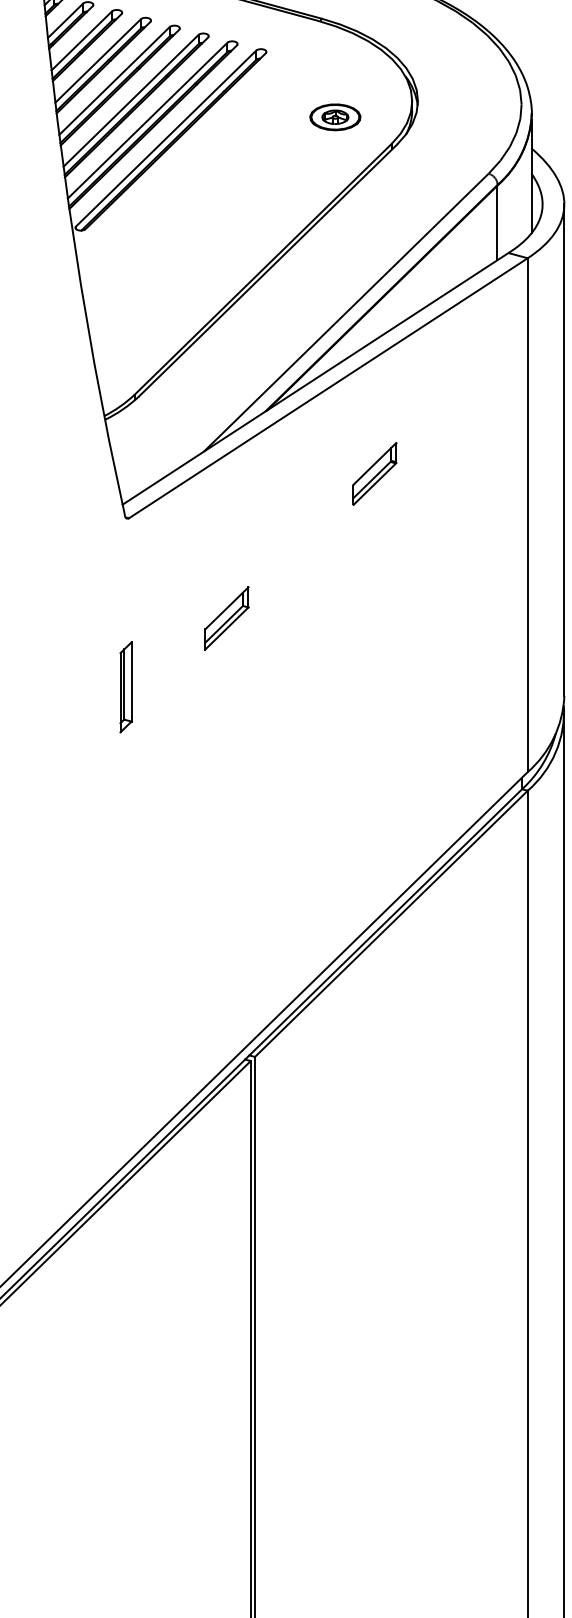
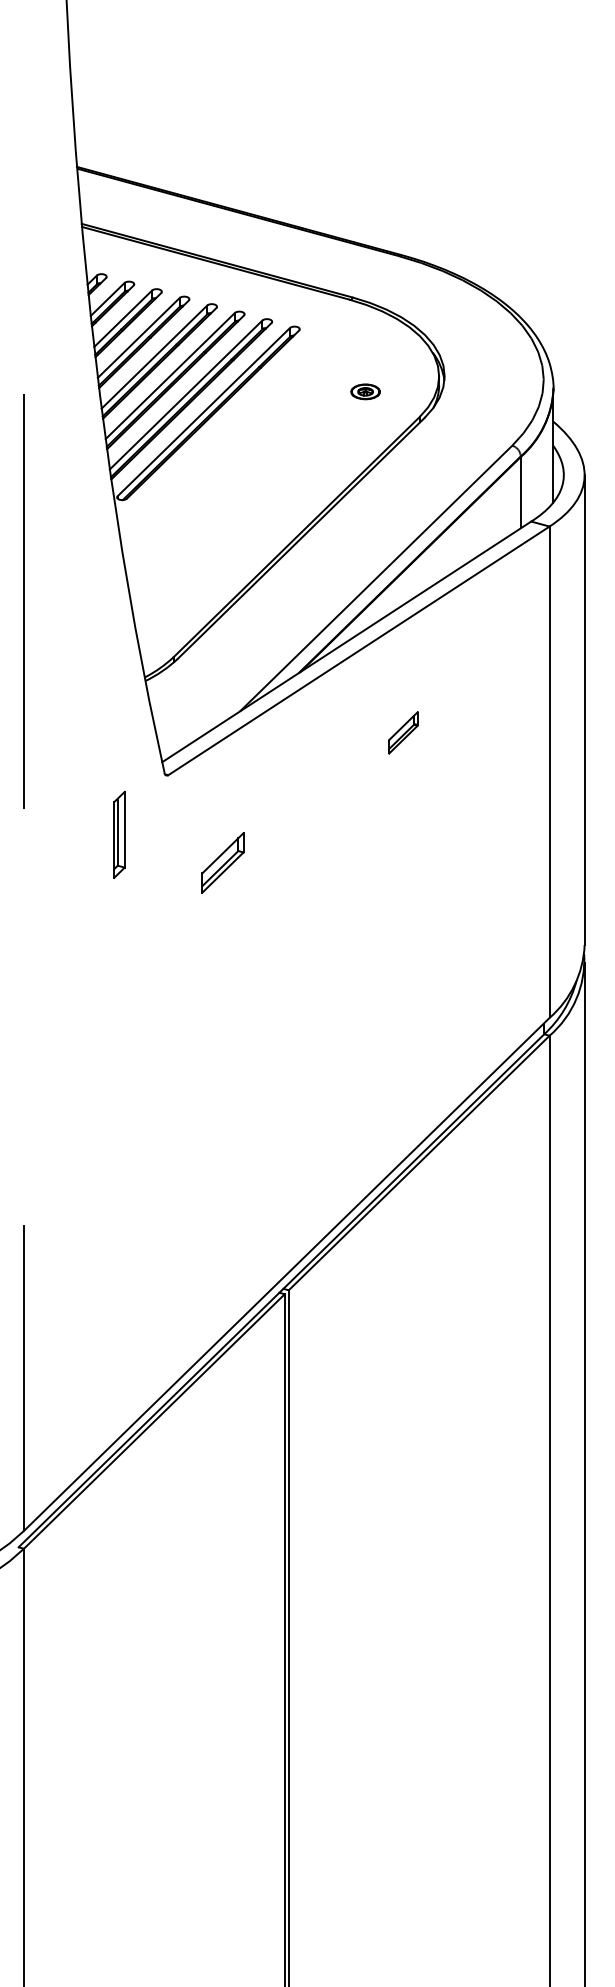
part: (335, 117) -> (365, 391), size x0.6
part: (374, 473) -> (403, 732), size x0.7
part: (226, 617) -> (222, 862), moved
part: (126, 686) -> (119, 834), moved

